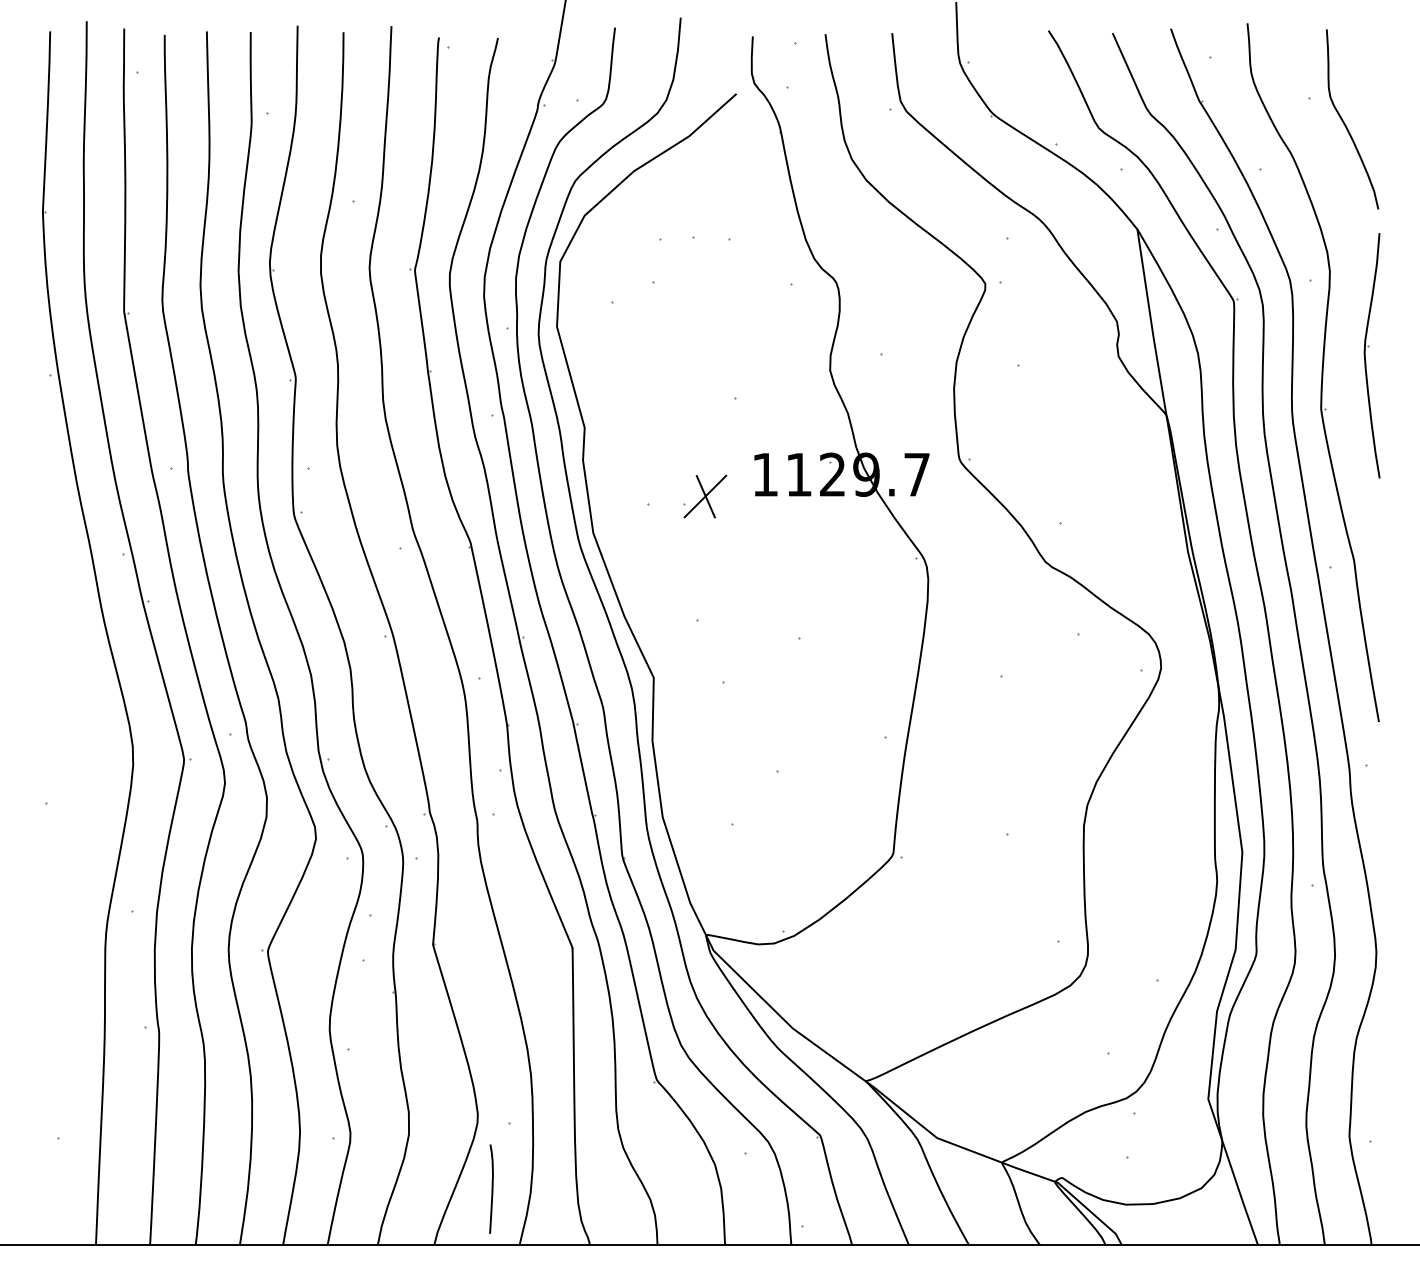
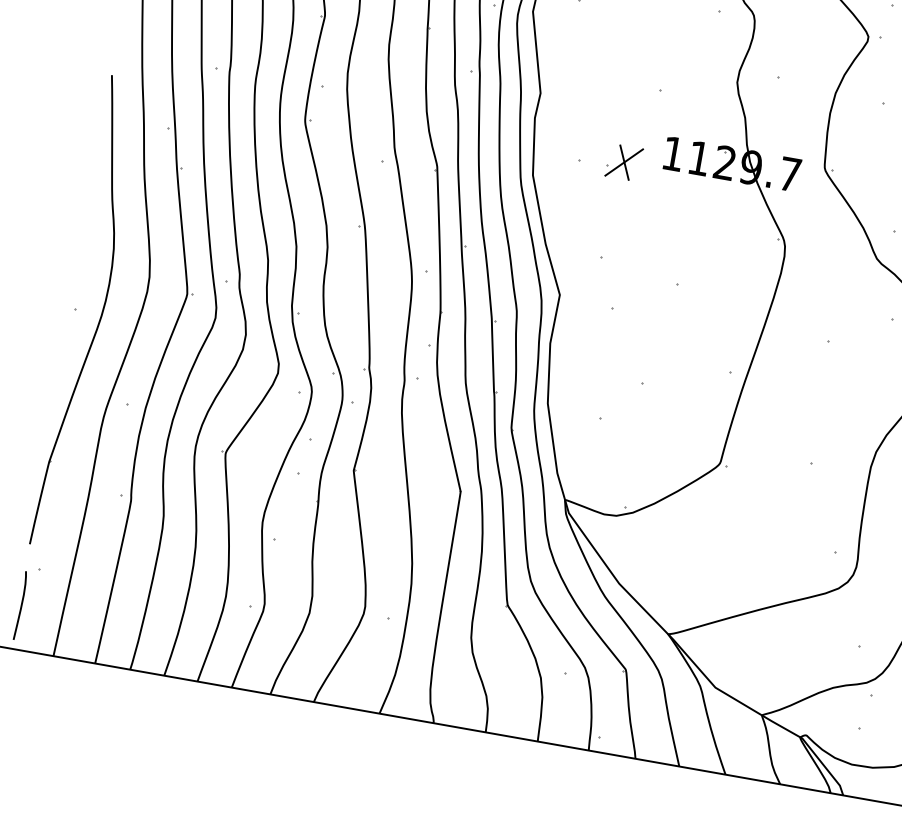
part: (79, 807) -> (100, 316), added
curve: (491, 1188) -> (20, 605), moved

